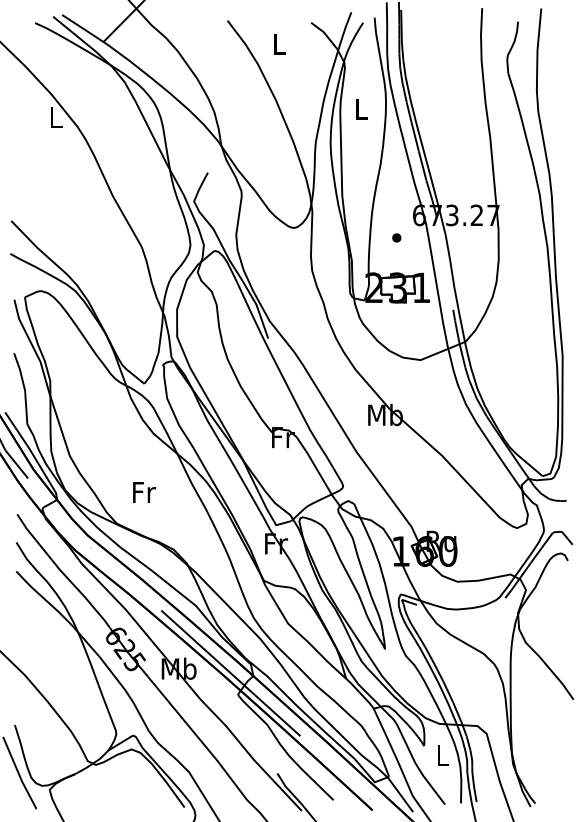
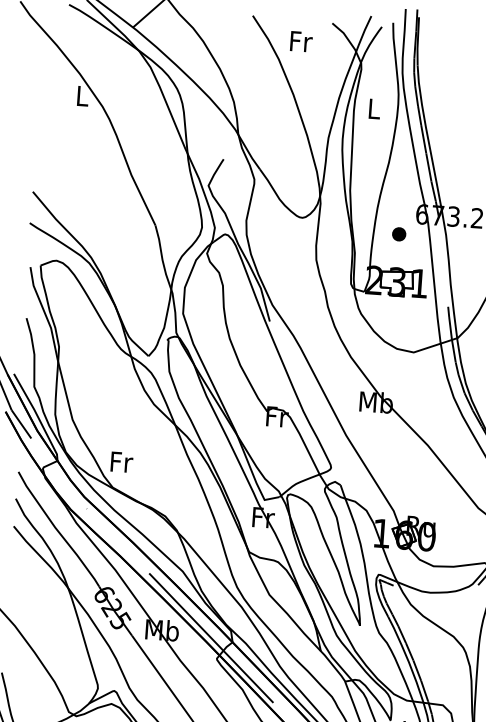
text: (279, 43) -> (300, 40), L -> Fr
part: (396, 237) -> (399, 233), size x1.6
text: (144, 492) -> (121, 462), moved

